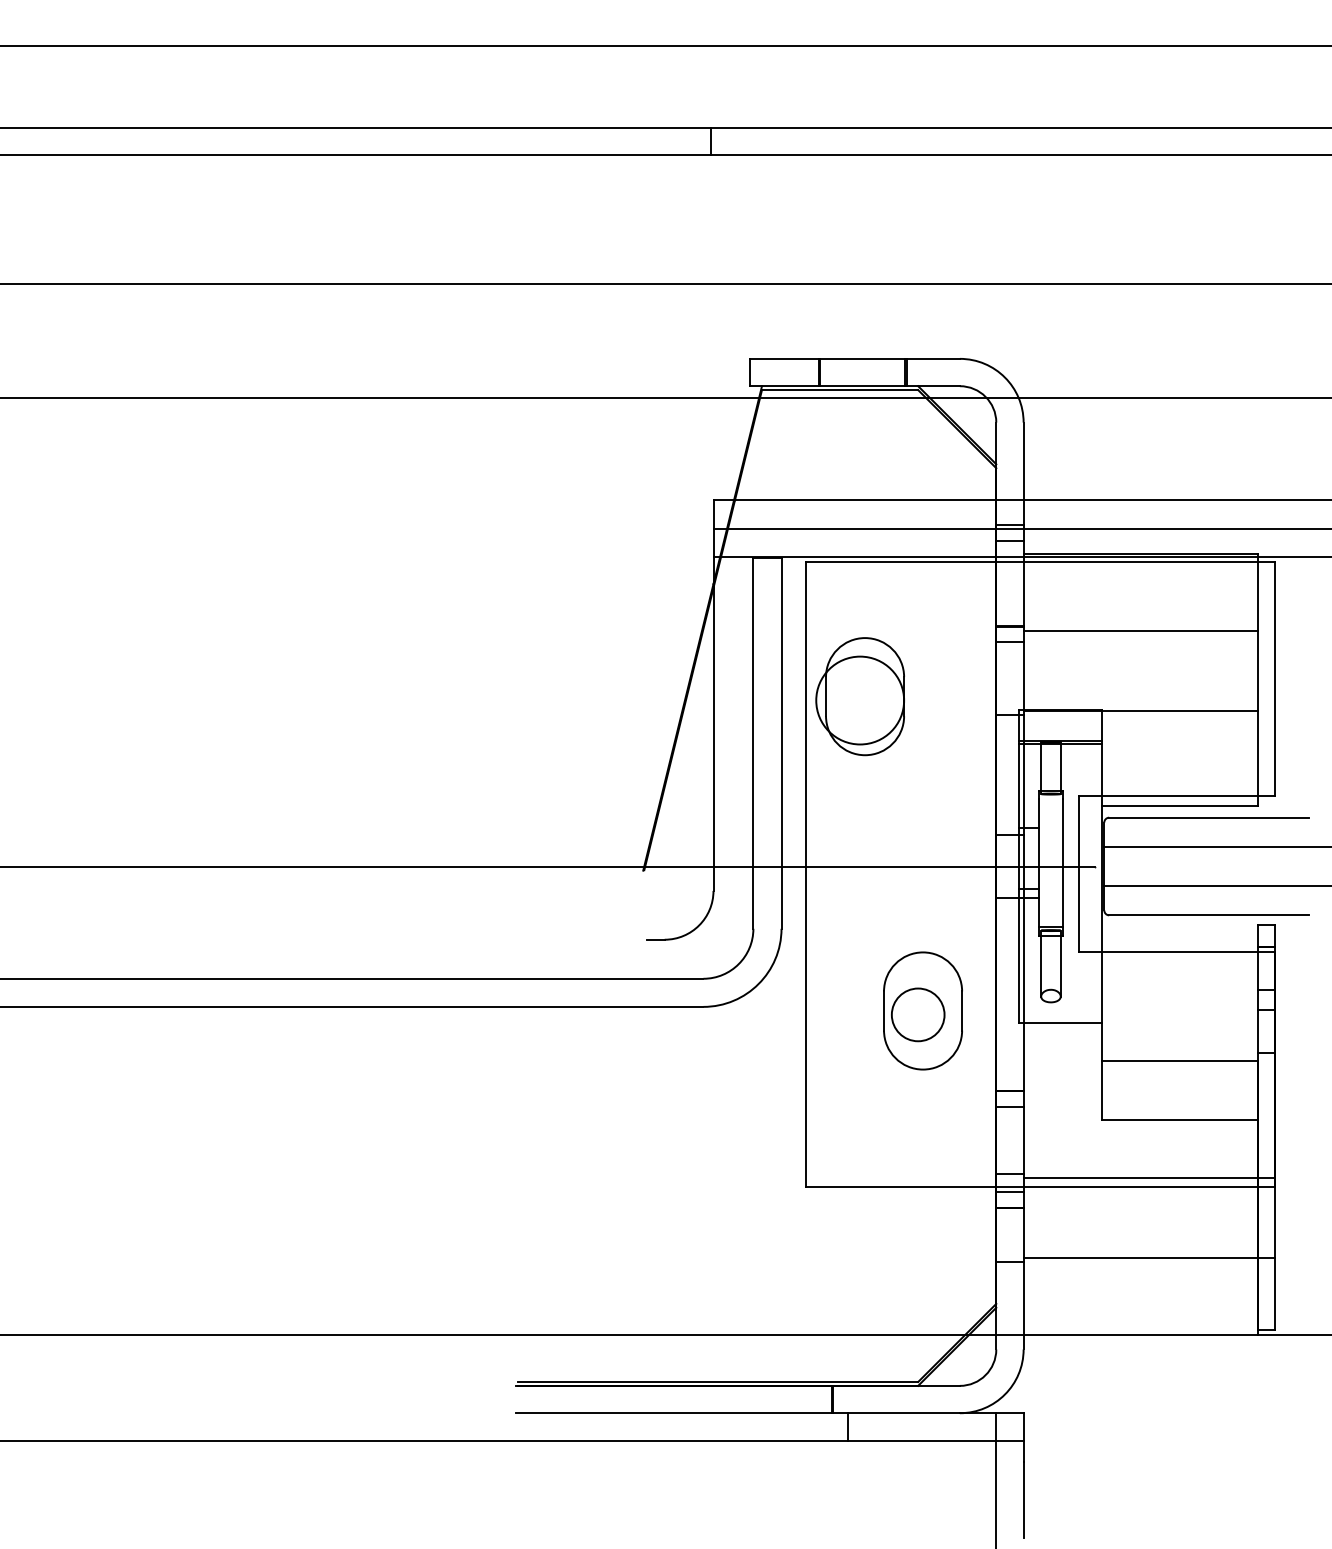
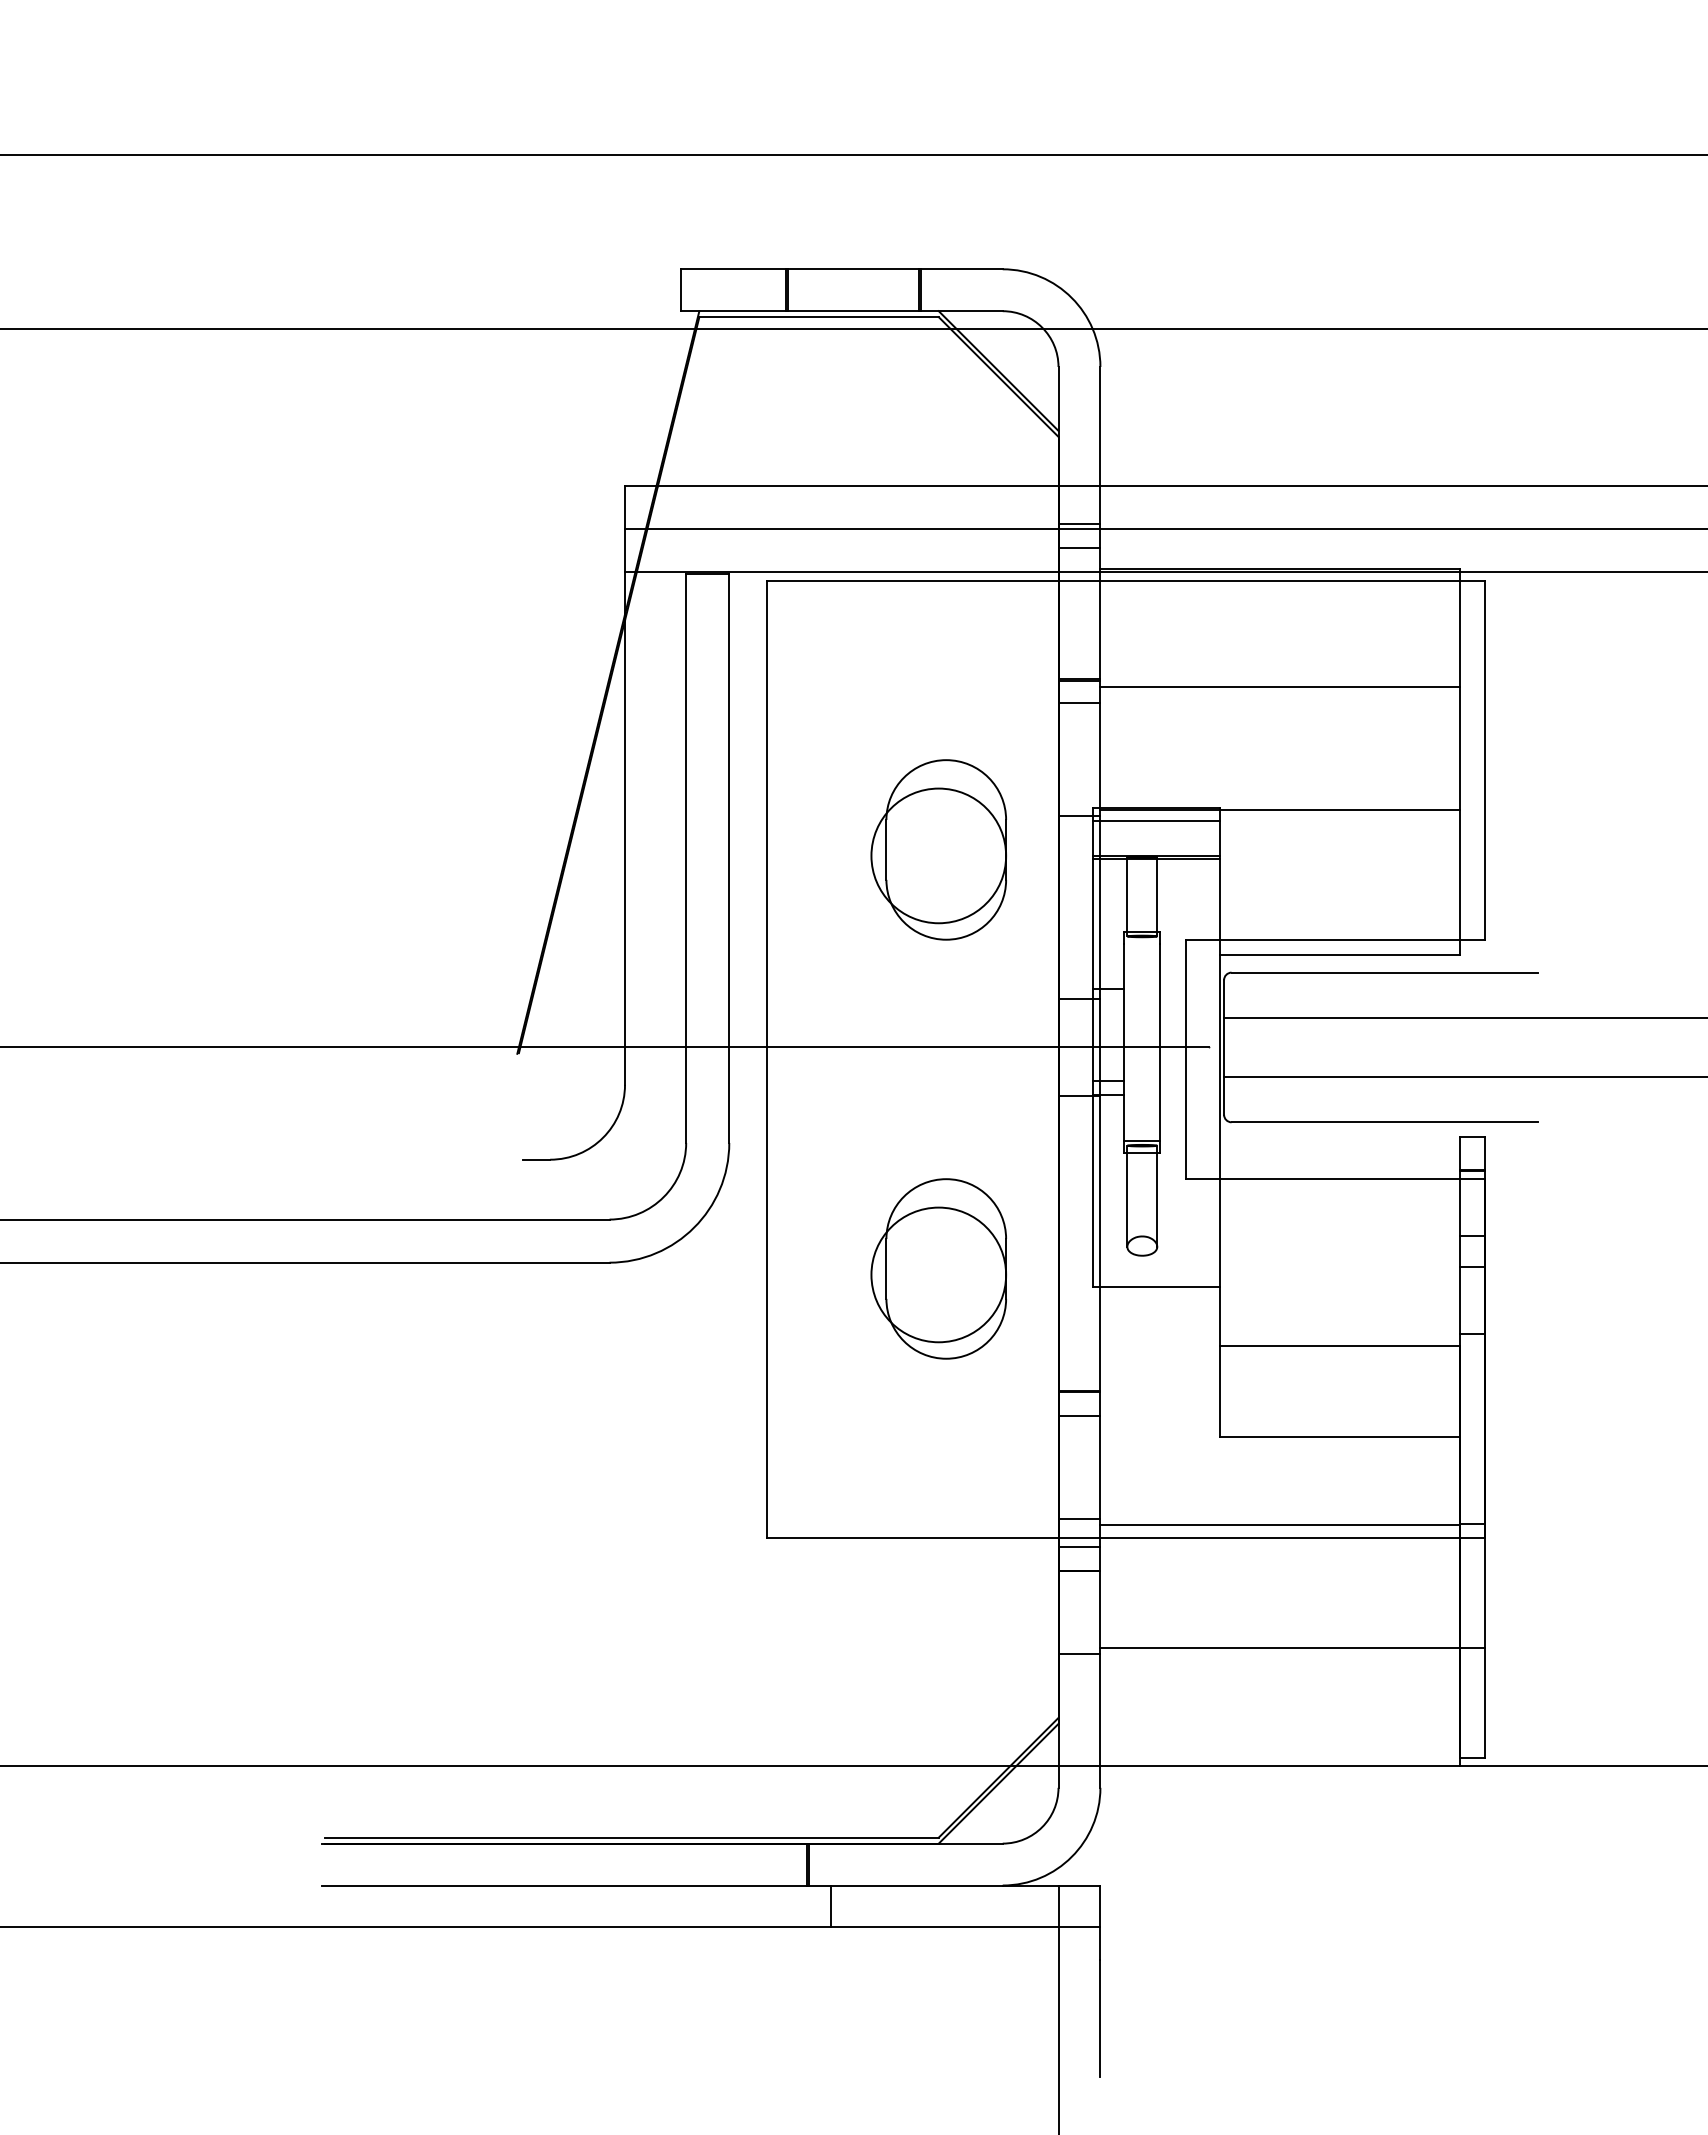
part: (859, 696) -> (937, 849), moved
line: (1059, 718) -> (1155, 820), added
circle: (918, 1014) -> (939, 1274), size x1.67

